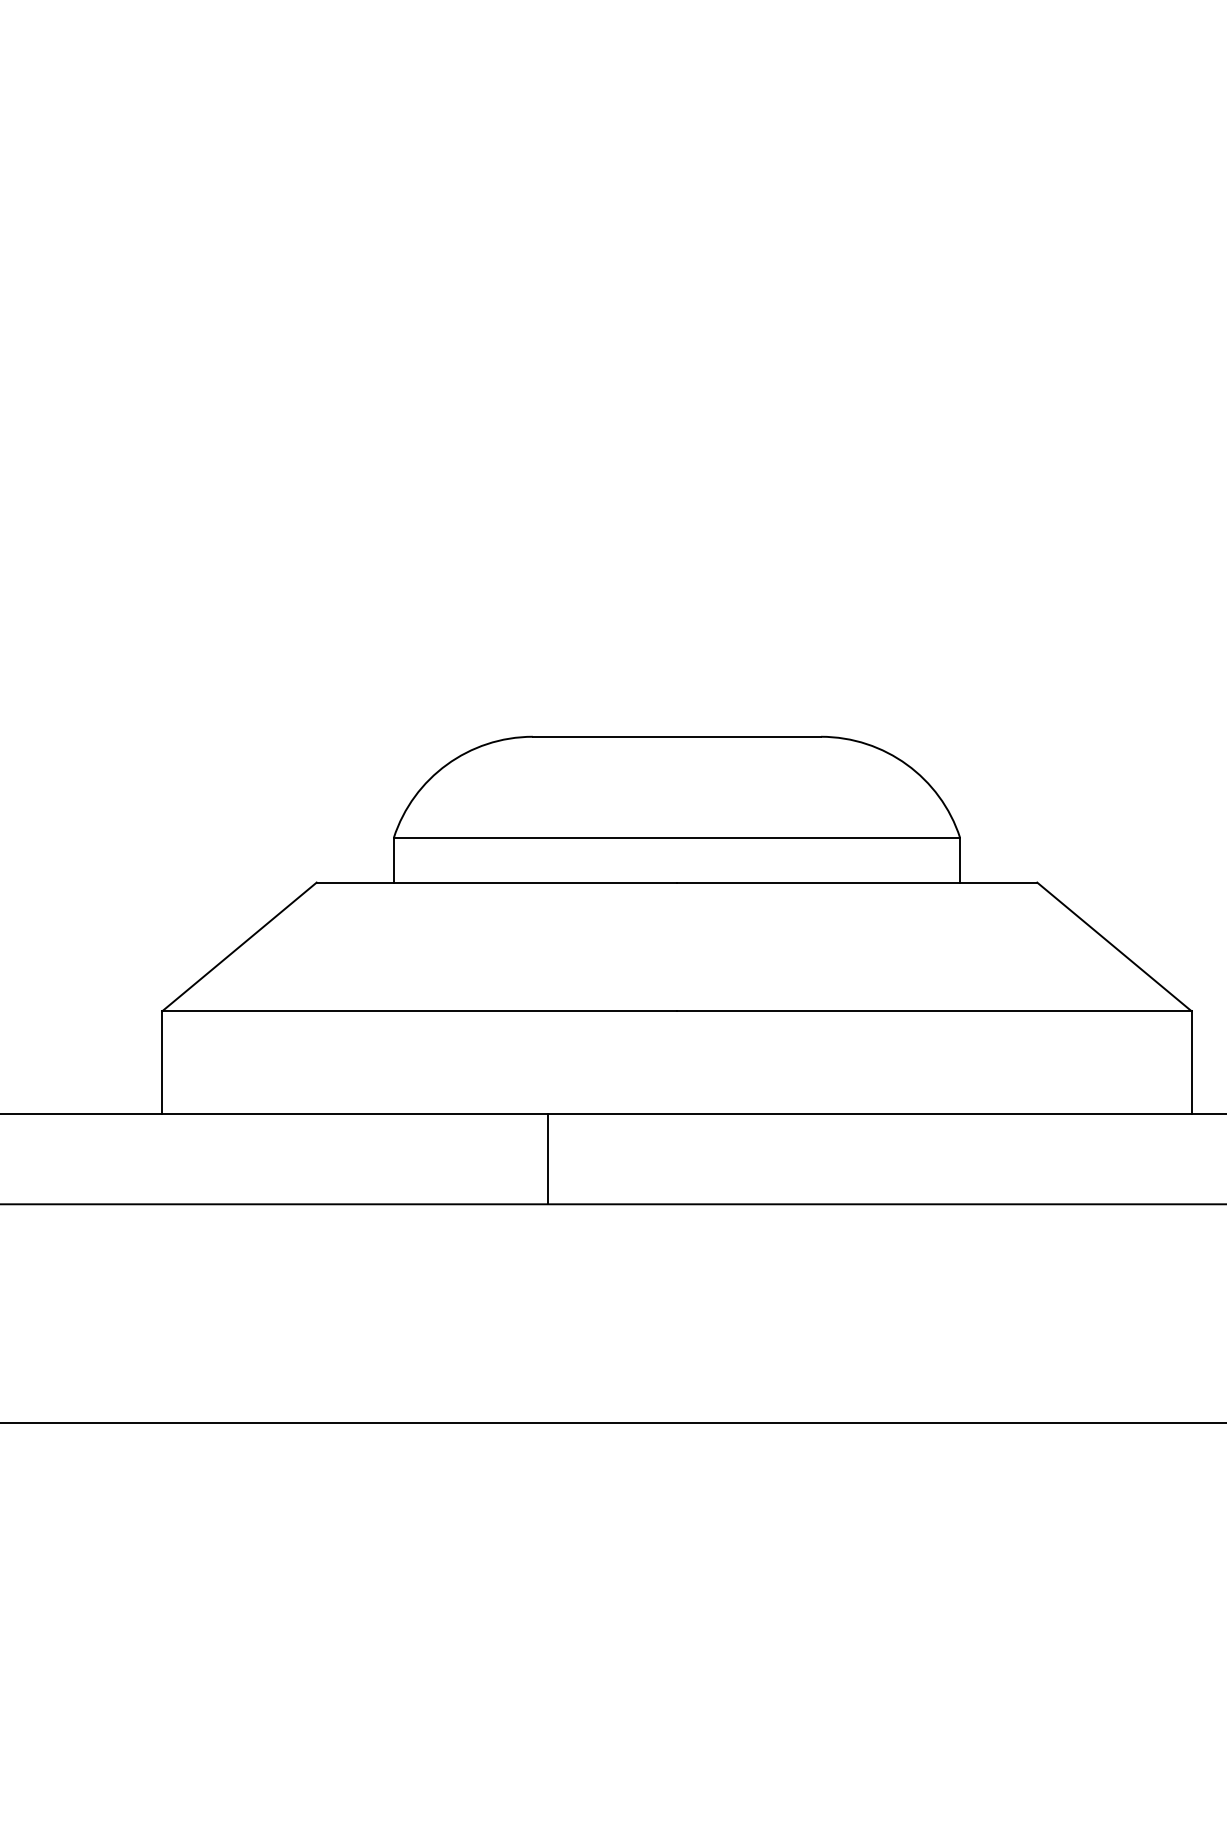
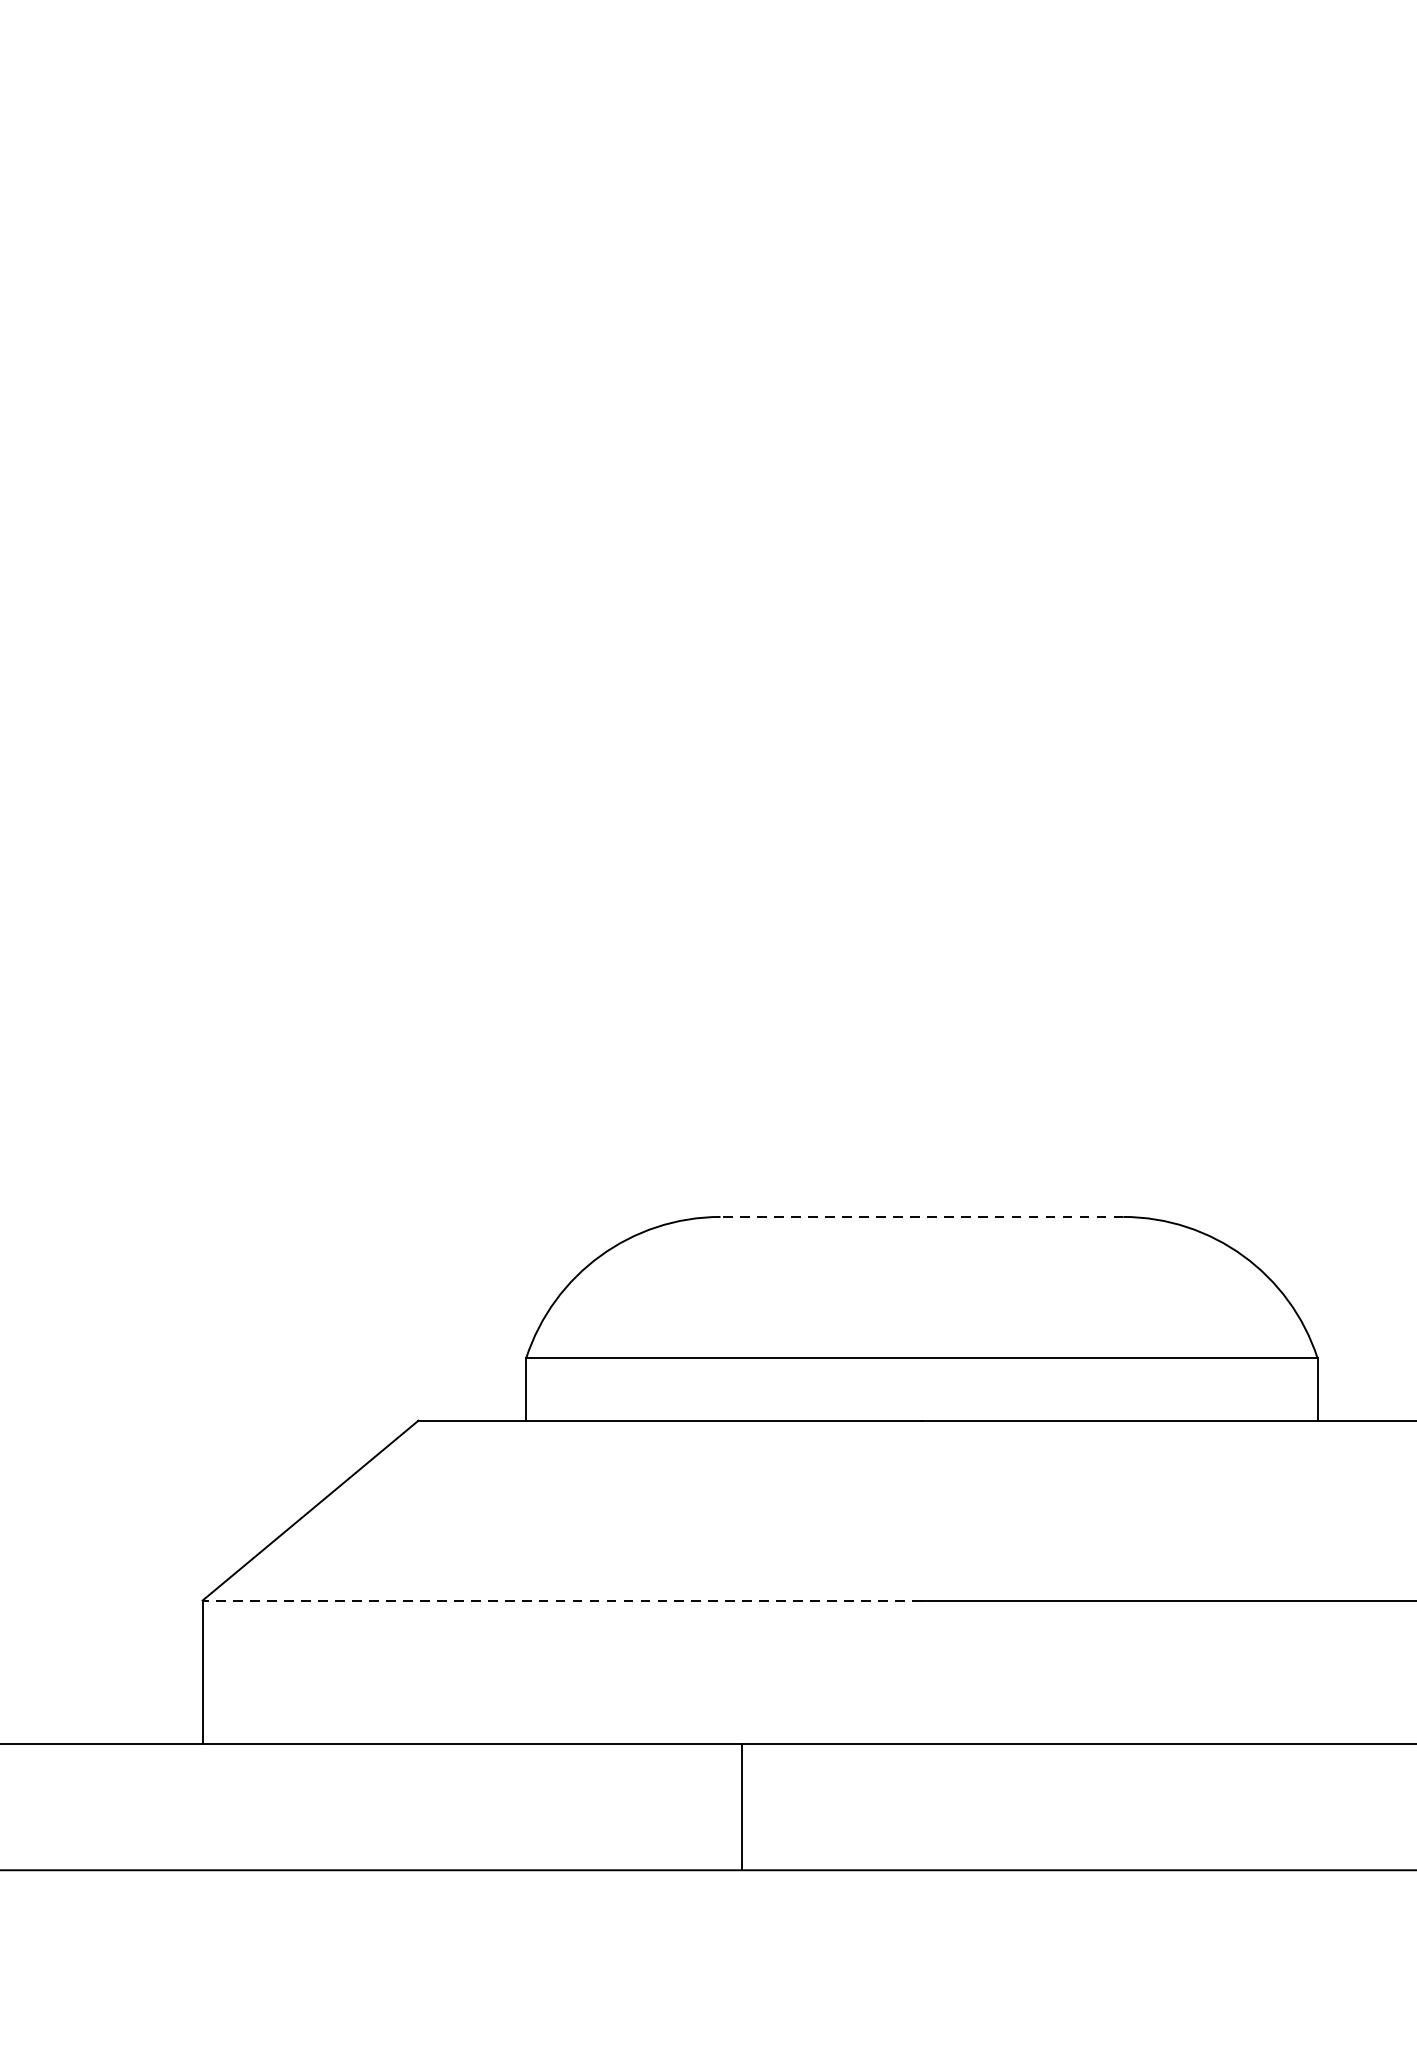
line: (676, 736) -> (921, 1216), solid -> dashed
line: (419, 1011) -> (562, 1600), solid -> dashed

